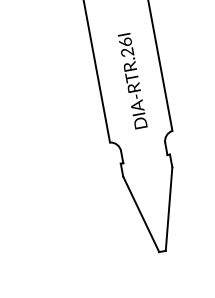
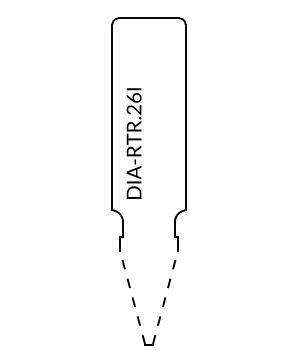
text: (132, 81) -> (133, 143), moved
line: (169, 208) -> (165, 297), solid -> dashed
line: (140, 213) -> (132, 297), solid -> dashed

